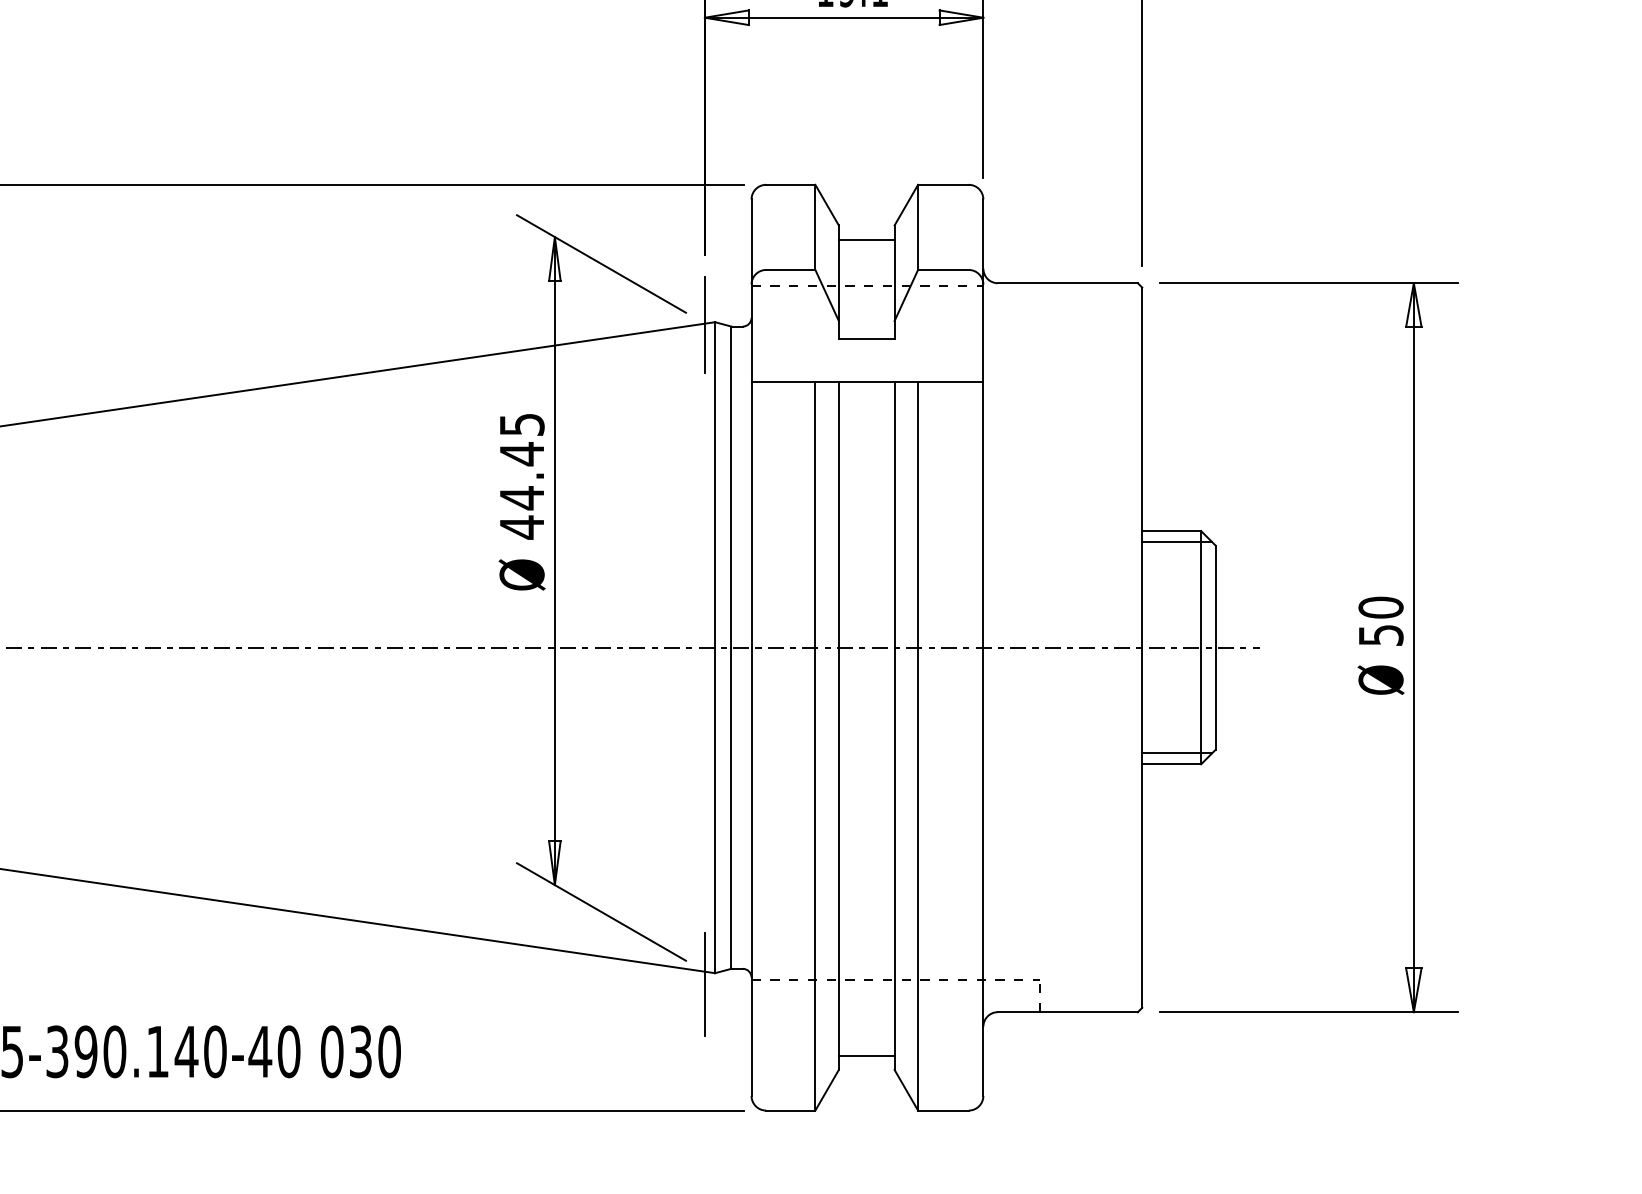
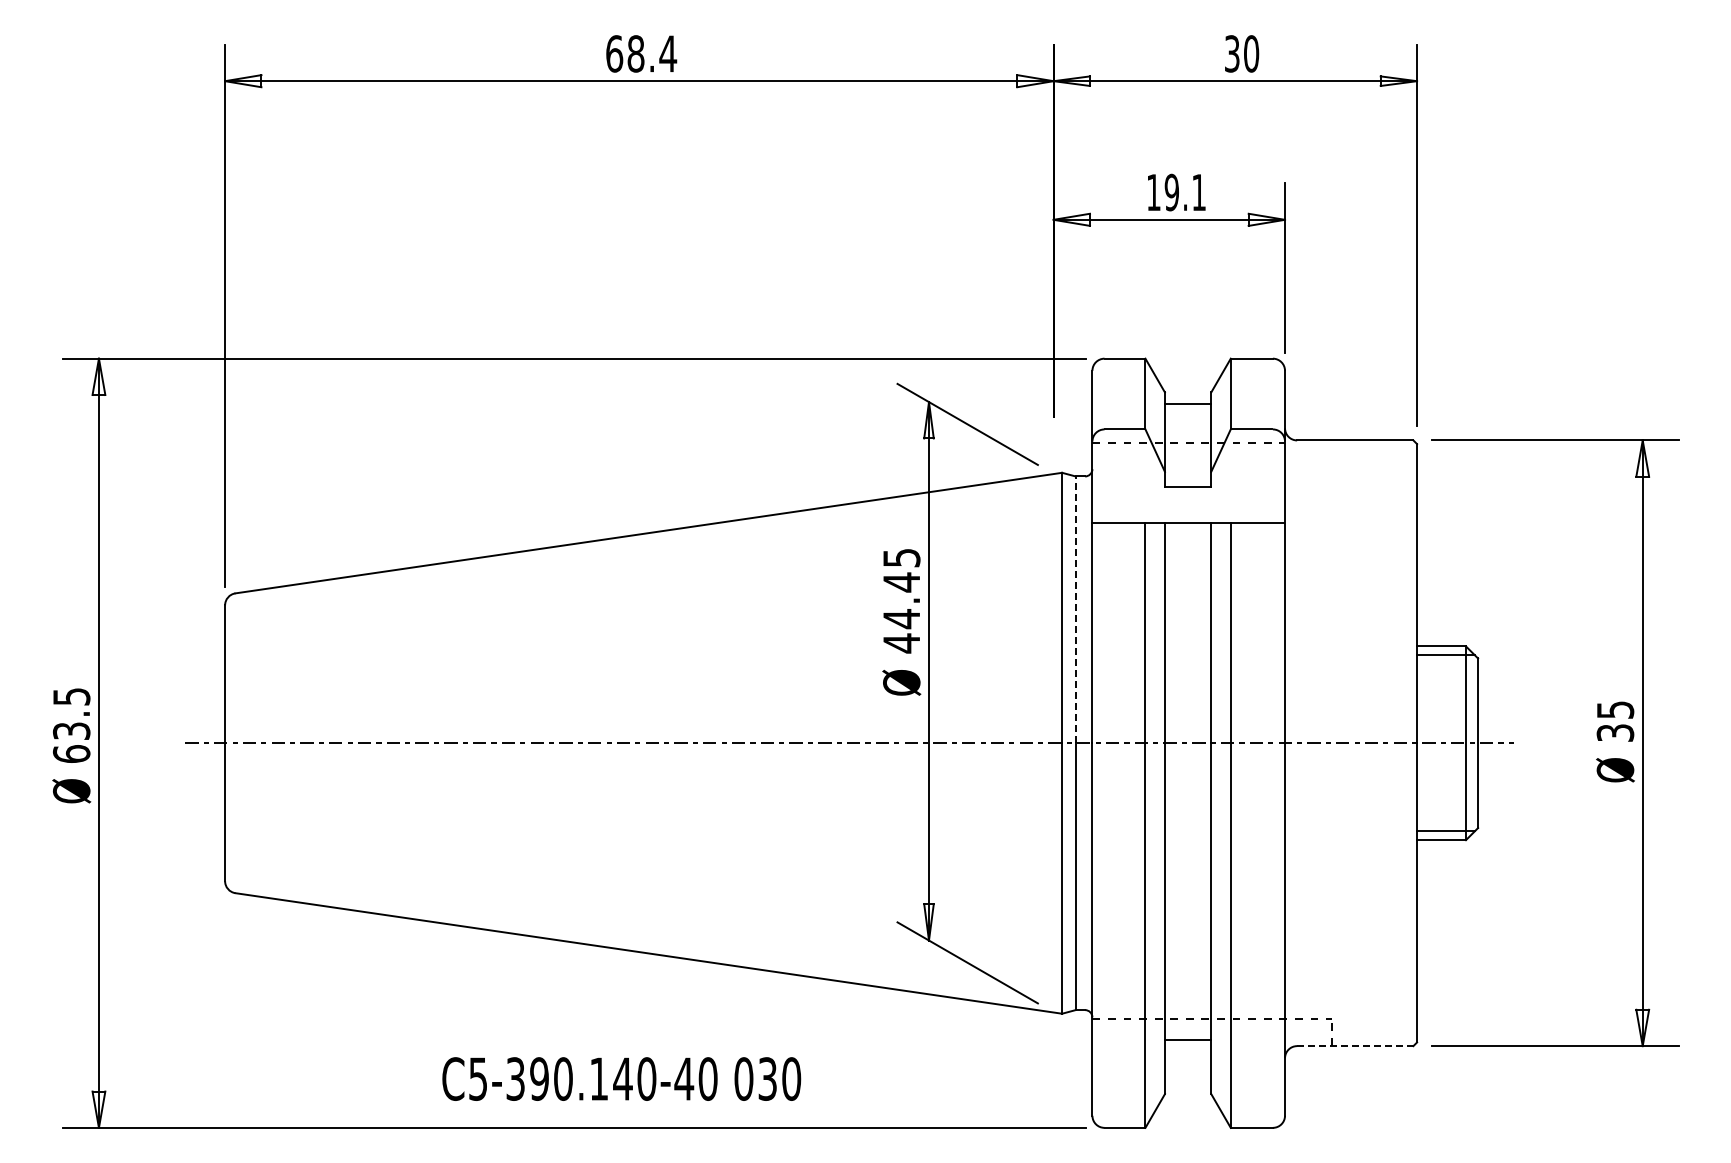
line: (704, 324) -> (1053, 474), removed
line: (731, 486) -> (1075, 609), solid -> dashed
text: (1381, 621) -> (1615, 721), 50 -> 35
line: (704, 983) -> (1053, 1022), removed
line: (1068, 1012) -> (1355, 1046), solid -> dashed
line: (865, 1055) -> (1187, 1040), moved

